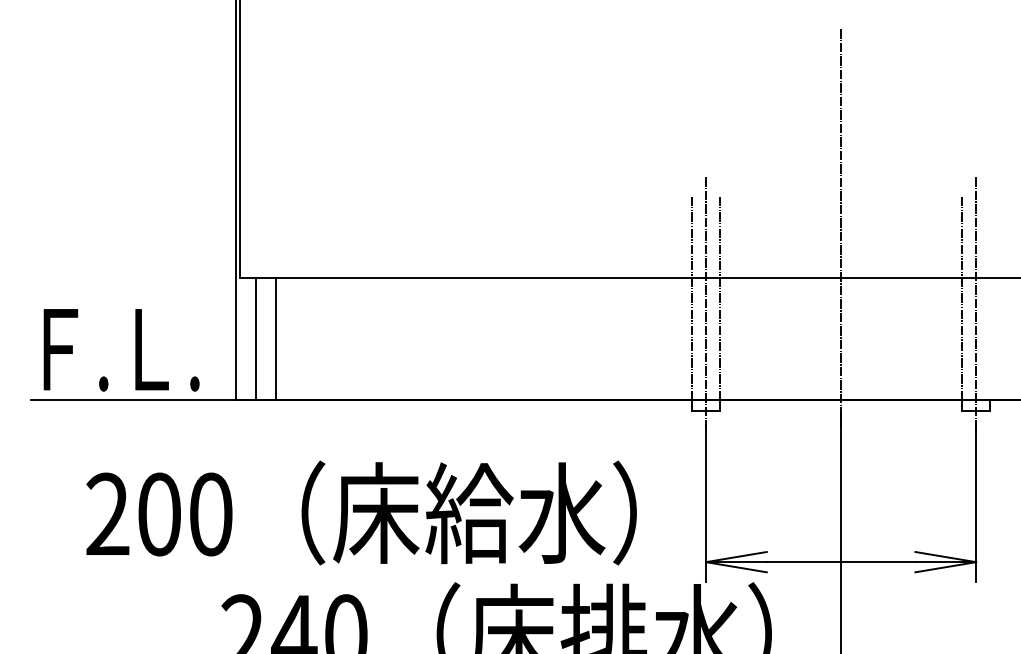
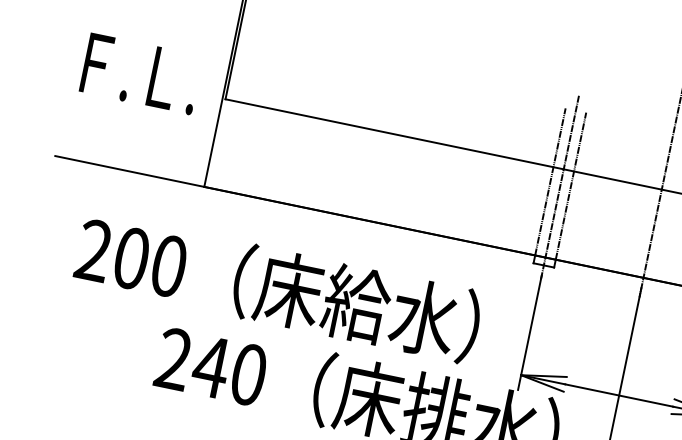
line: (256, 339) -> (228, 146), removed
line: (276, 339) -> (242, 149), removed
text: (121, 350) -> (141, 74), moved

